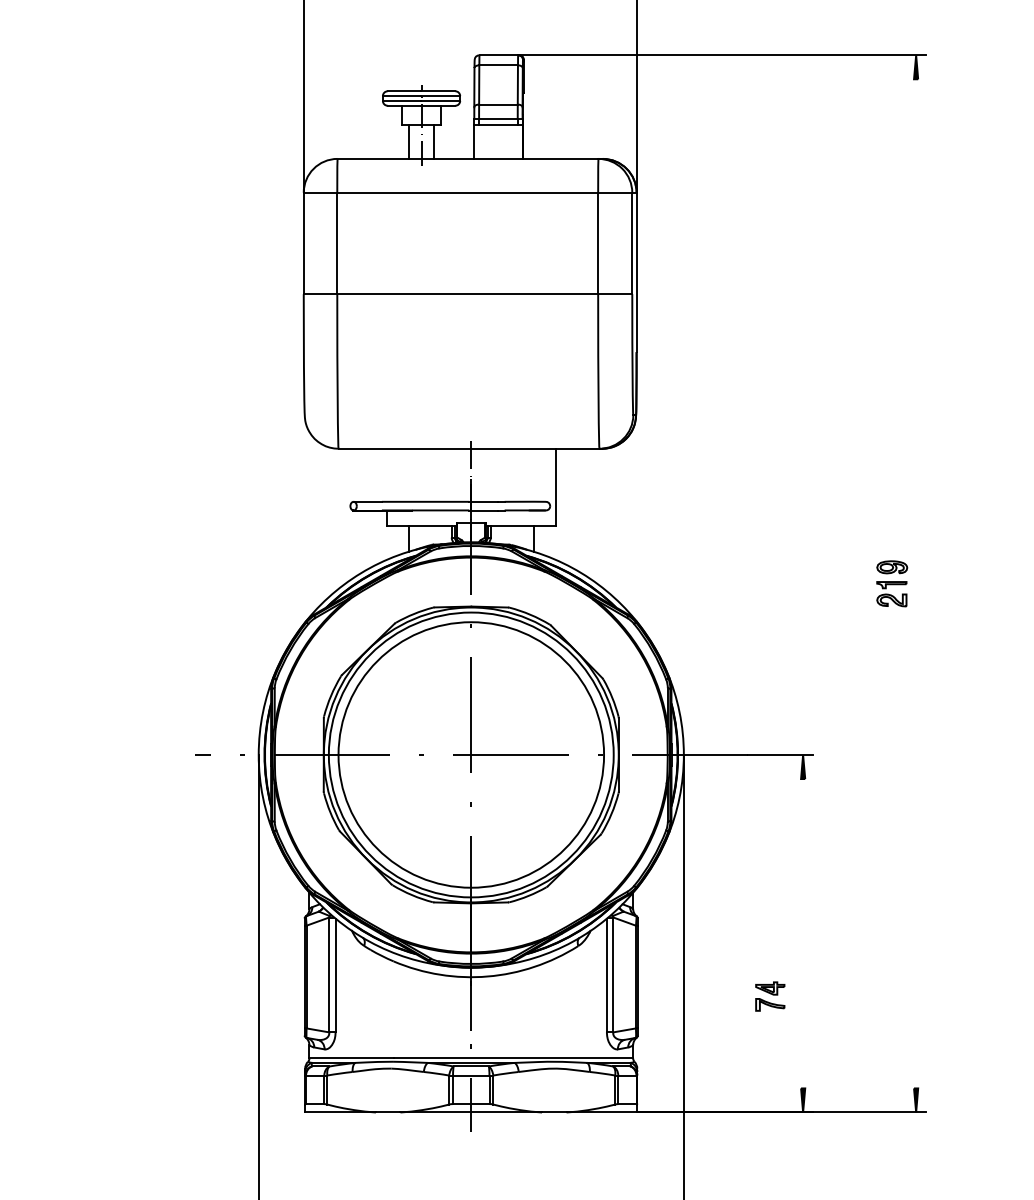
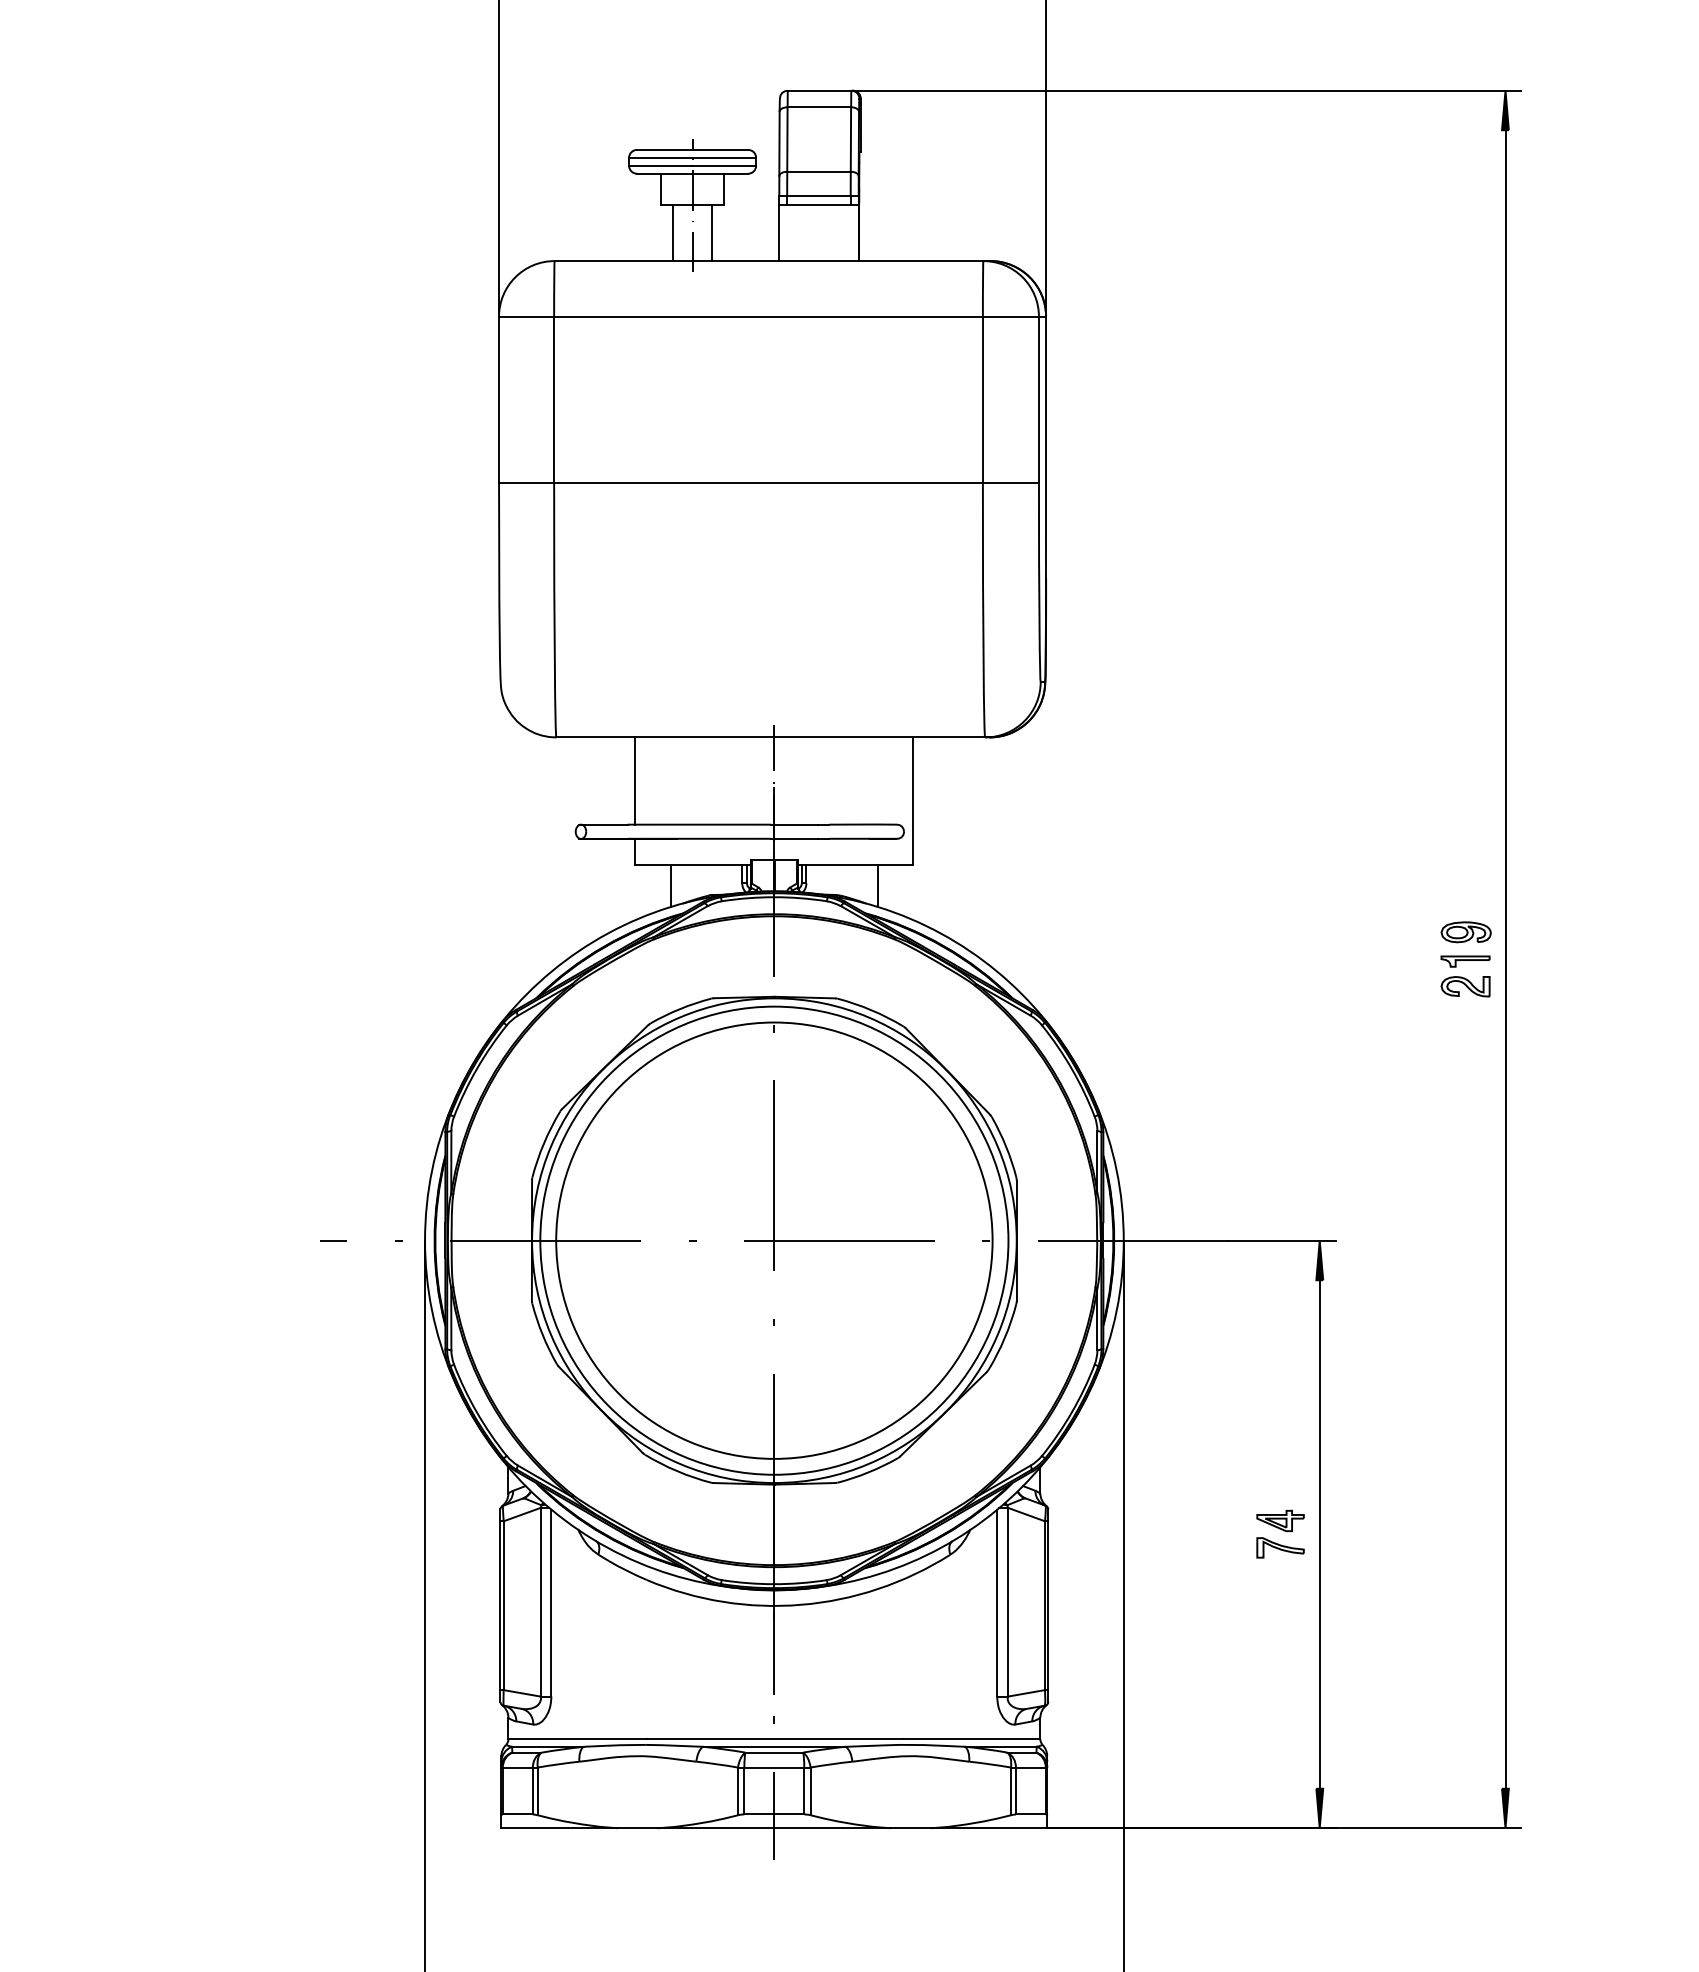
line: (386, 474) -> (635, 779), added
line: (916, 583) -> (1506, 958), added
line: (803, 933) -> (1320, 1534), added
part: (770, 996) -> (1280, 1534), moved

